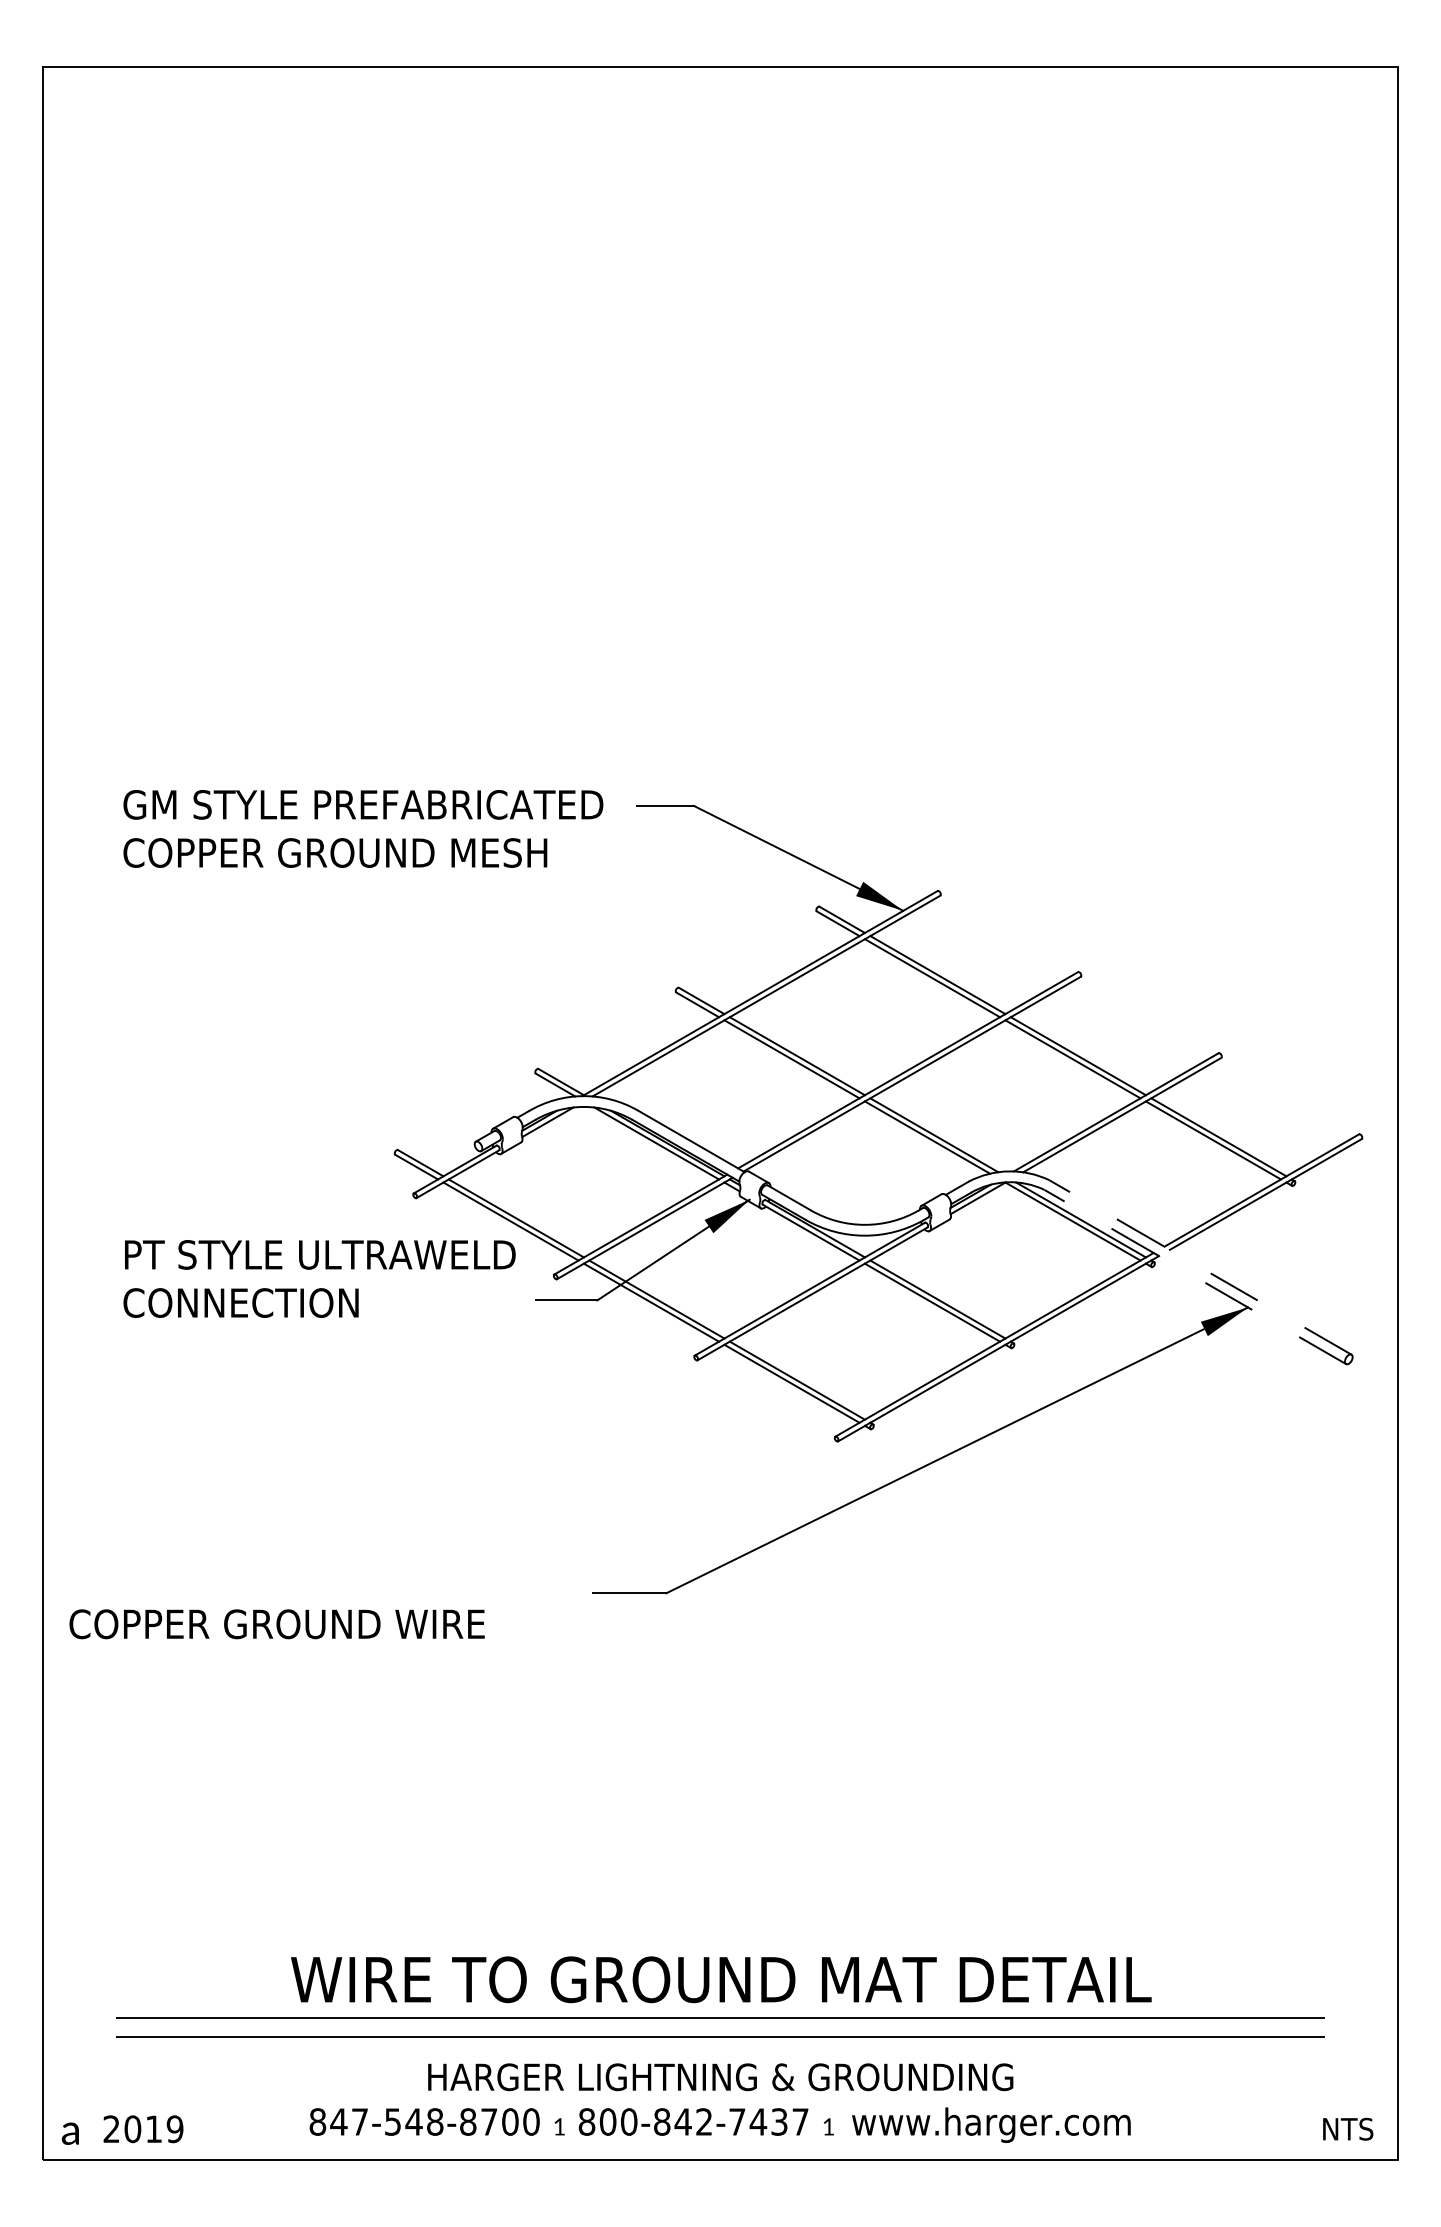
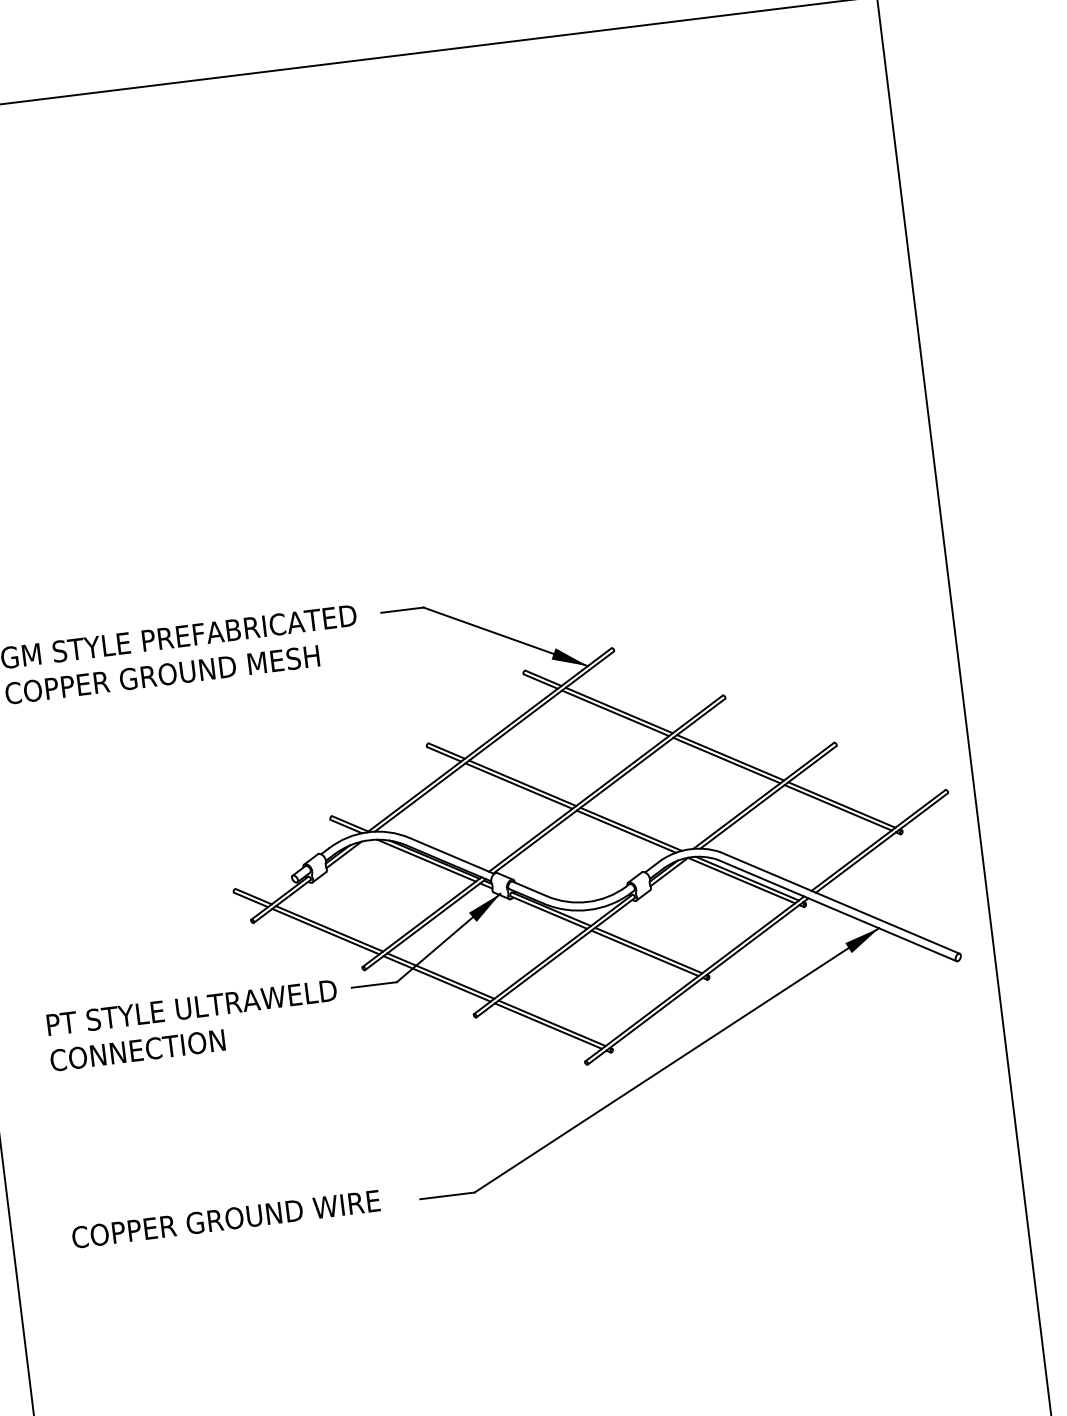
line: (1200, 1267) -> (840, 903), dashed -> solid
line: (1194, 1276) -> (836, 910), dashed -> solid
text: (319, 1278) -> (193, 1025), moved
text: (276, 1624) -> (225, 1219), moved

